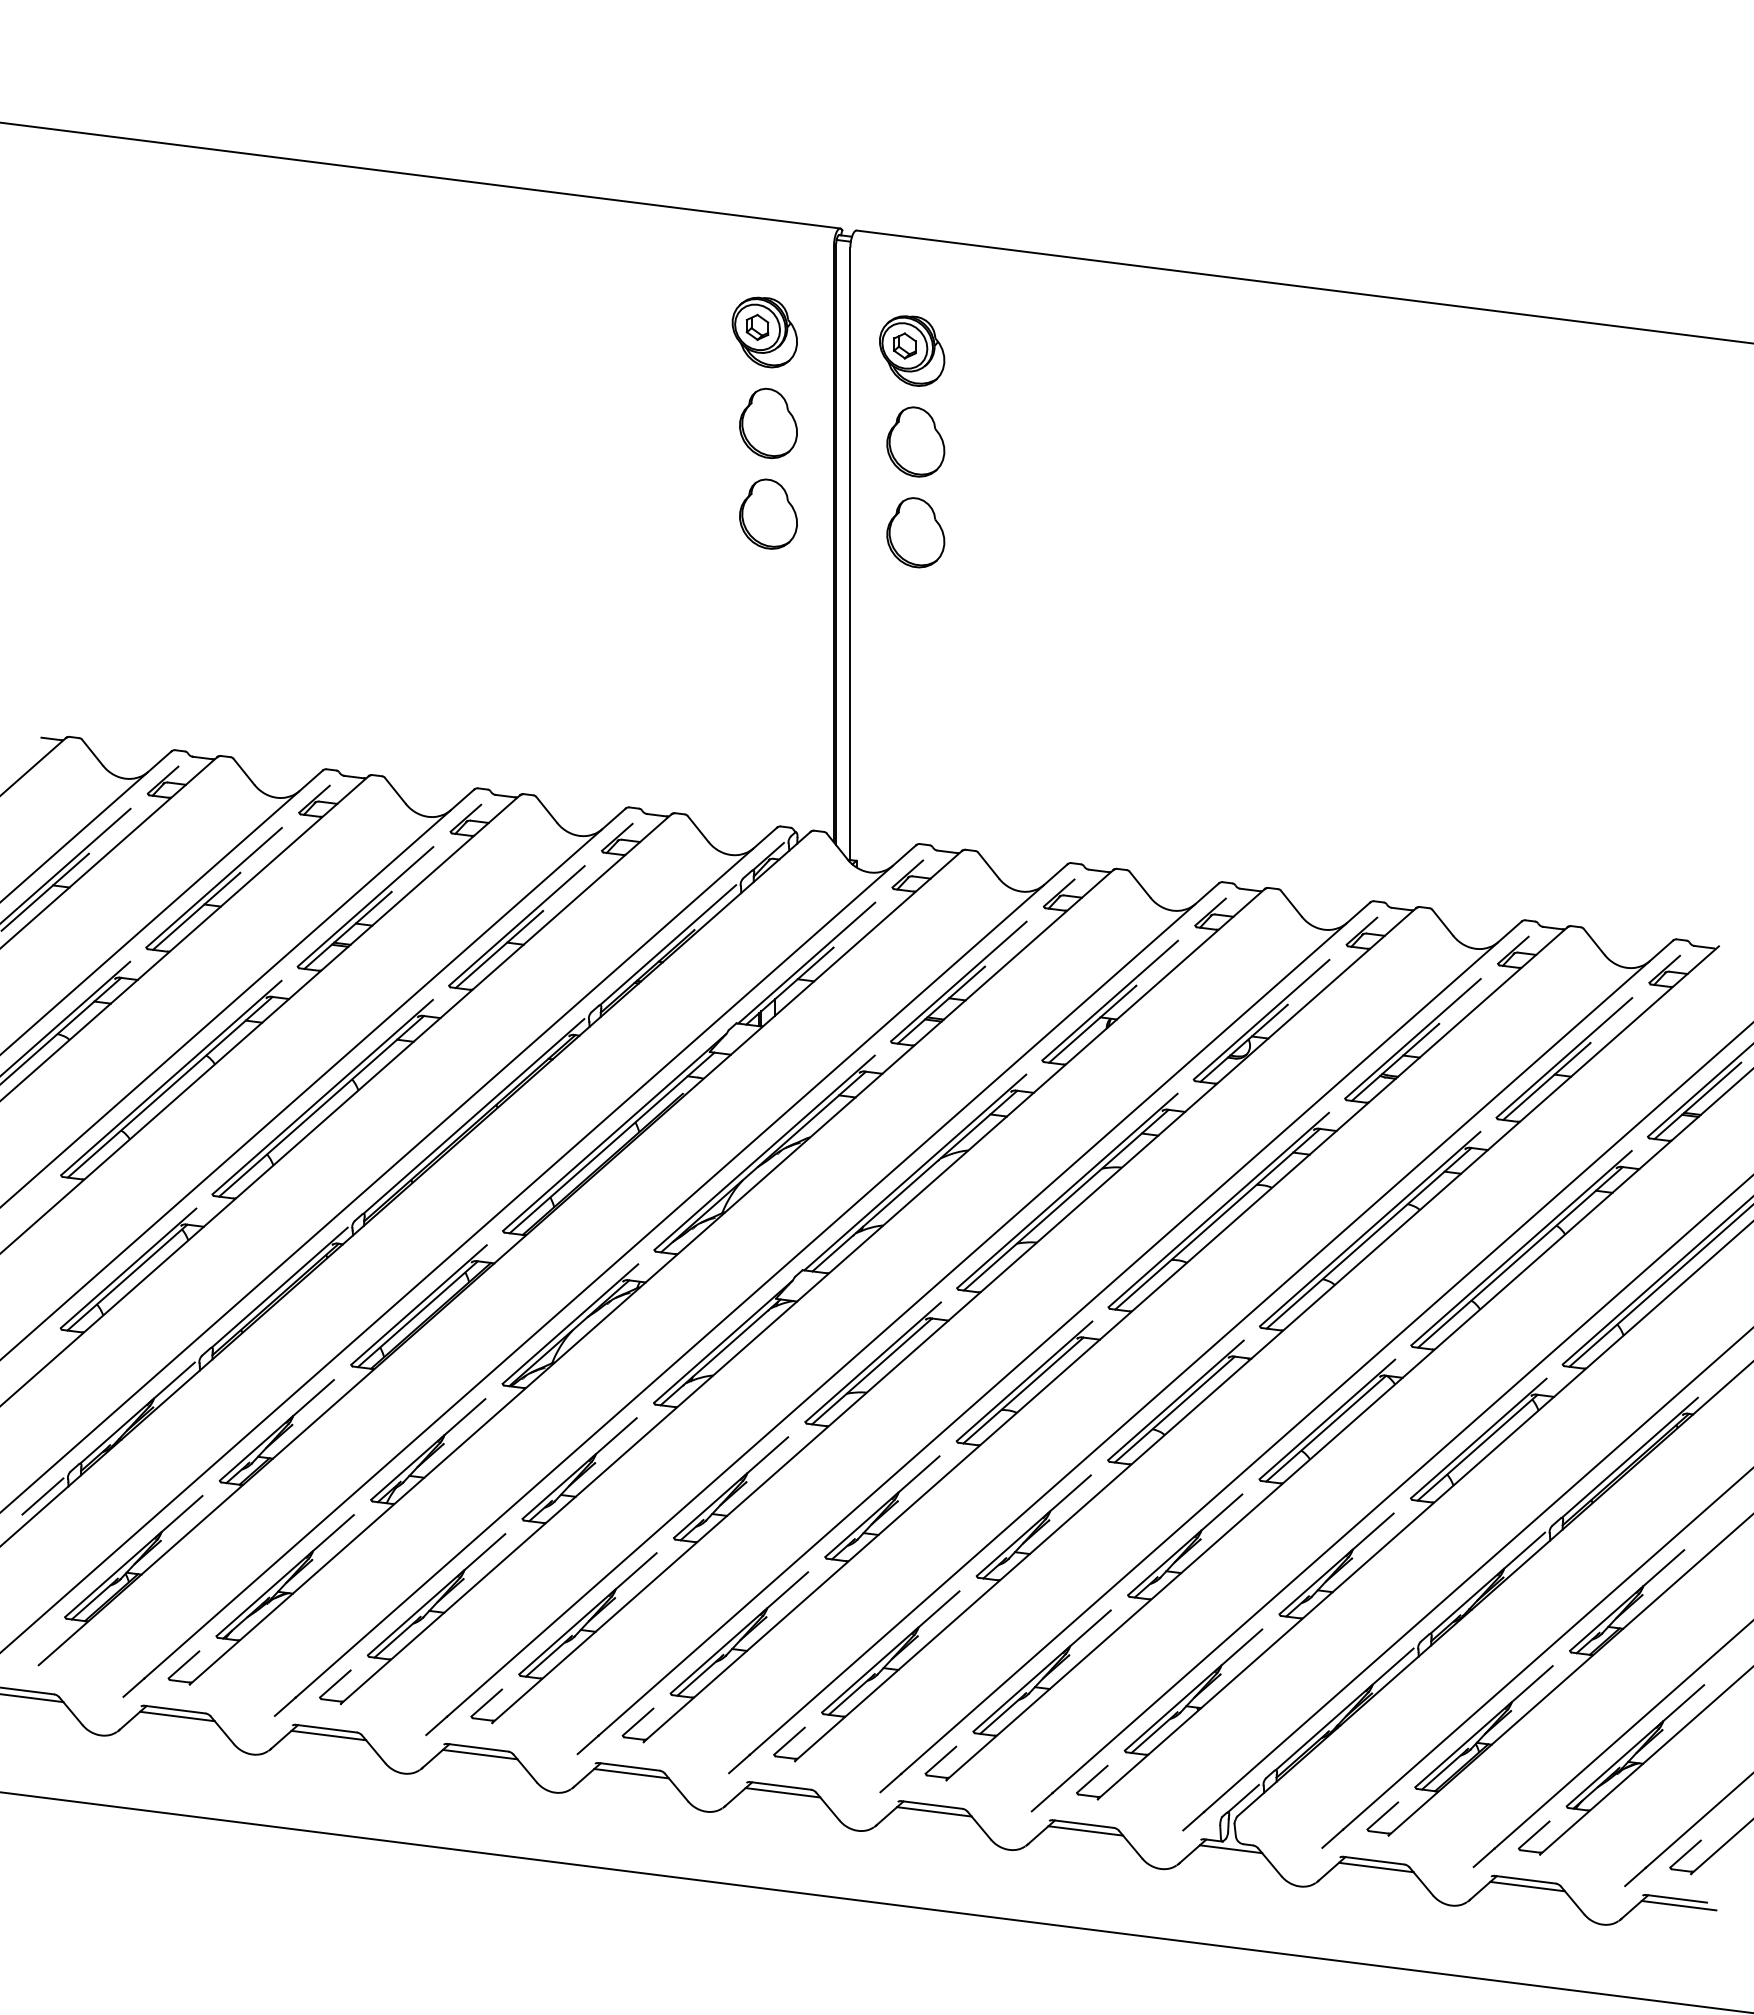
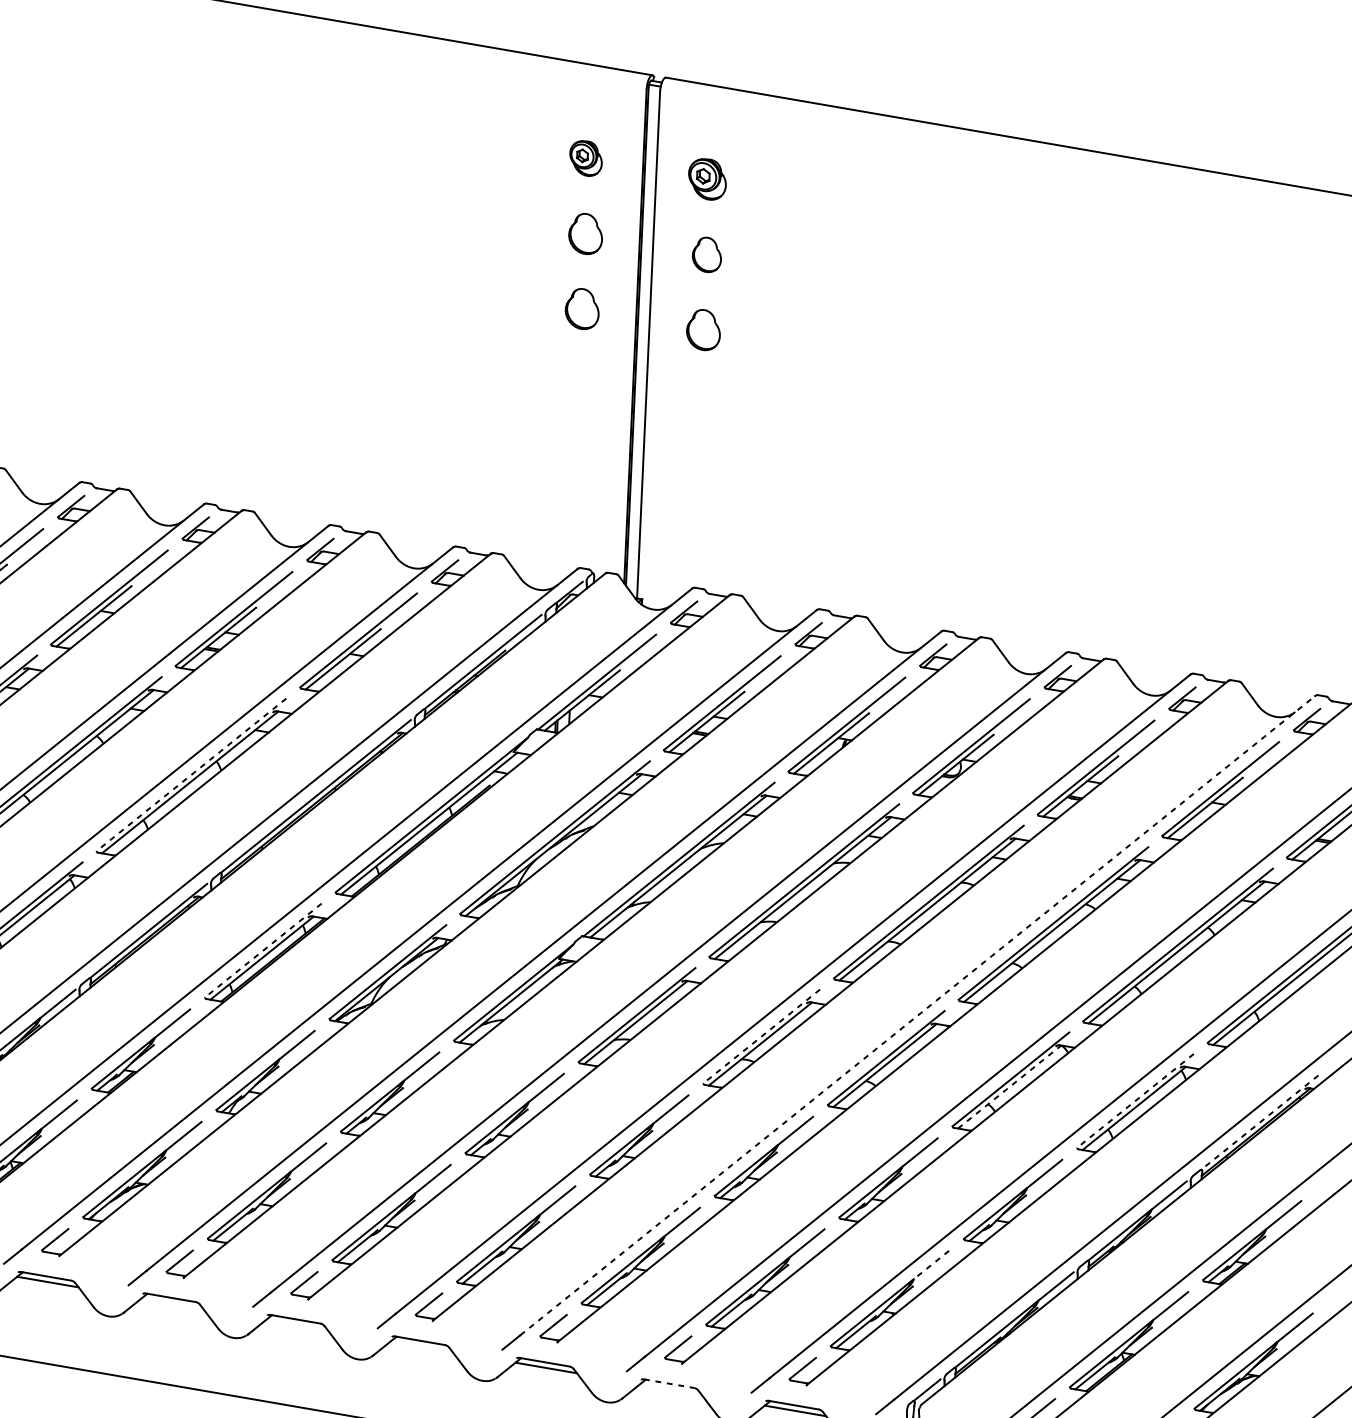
part: (764, 332) -> (585, 158), size x0.6
part: (912, 350) -> (707, 179), size x0.7
part: (768, 423) -> (585, 234), size x0.7
part: (915, 441) -> (706, 254), size x0.6
part: (768, 513) -> (582, 308), size x0.7
part: (915, 532) -> (703, 329), size x0.7
line: (322, 1097) -> (191, 775), solid -> dashed
line: (418, 1305) -> (262, 950), solid -> dashed
line: (1211, 1347) -> (917, 1015), solid -> dashed
line: (1024, 1381) -> (761, 1036), solid -> dashed
line: (1326, 1428) -> (1009, 1086), solid -> dashed
line: (1478, 1438) -> (1135, 1100), solid -> dashed
line: (1629, 1457) -> (1259, 1122), solid -> dashed
line: (1241, 1647) -> (931, 1264), solid -> dashed
line: (328, 1735) -> (172, 1303), removed
line: (479, 1754) -> (296, 1324), removed
line: (631, 1773) -> (421, 1346), removed
line: (931, 1804) -> (668, 1383), solid -> dashed
line: (934, 1811) -> (670, 1389), removed

